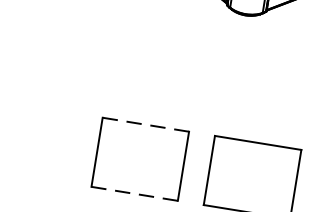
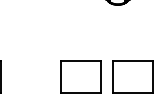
line: (144, 124) -> (80, 61), dashed -> solid
line: (133, 194) -> (80, 93), dashed -> solid

